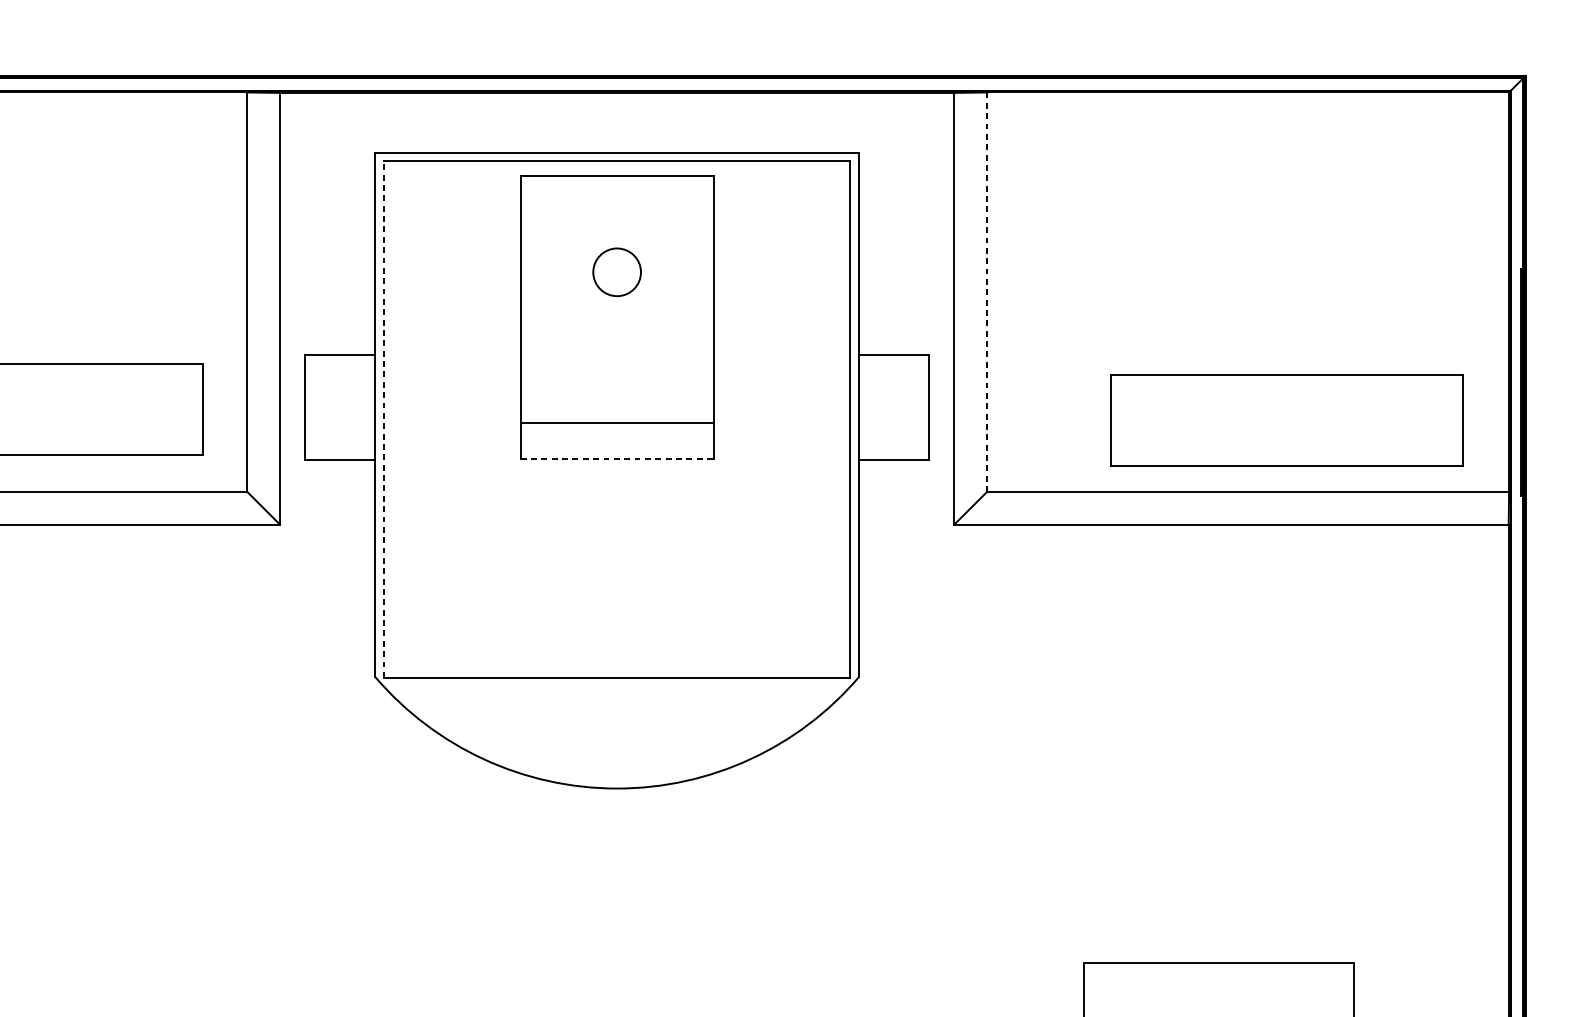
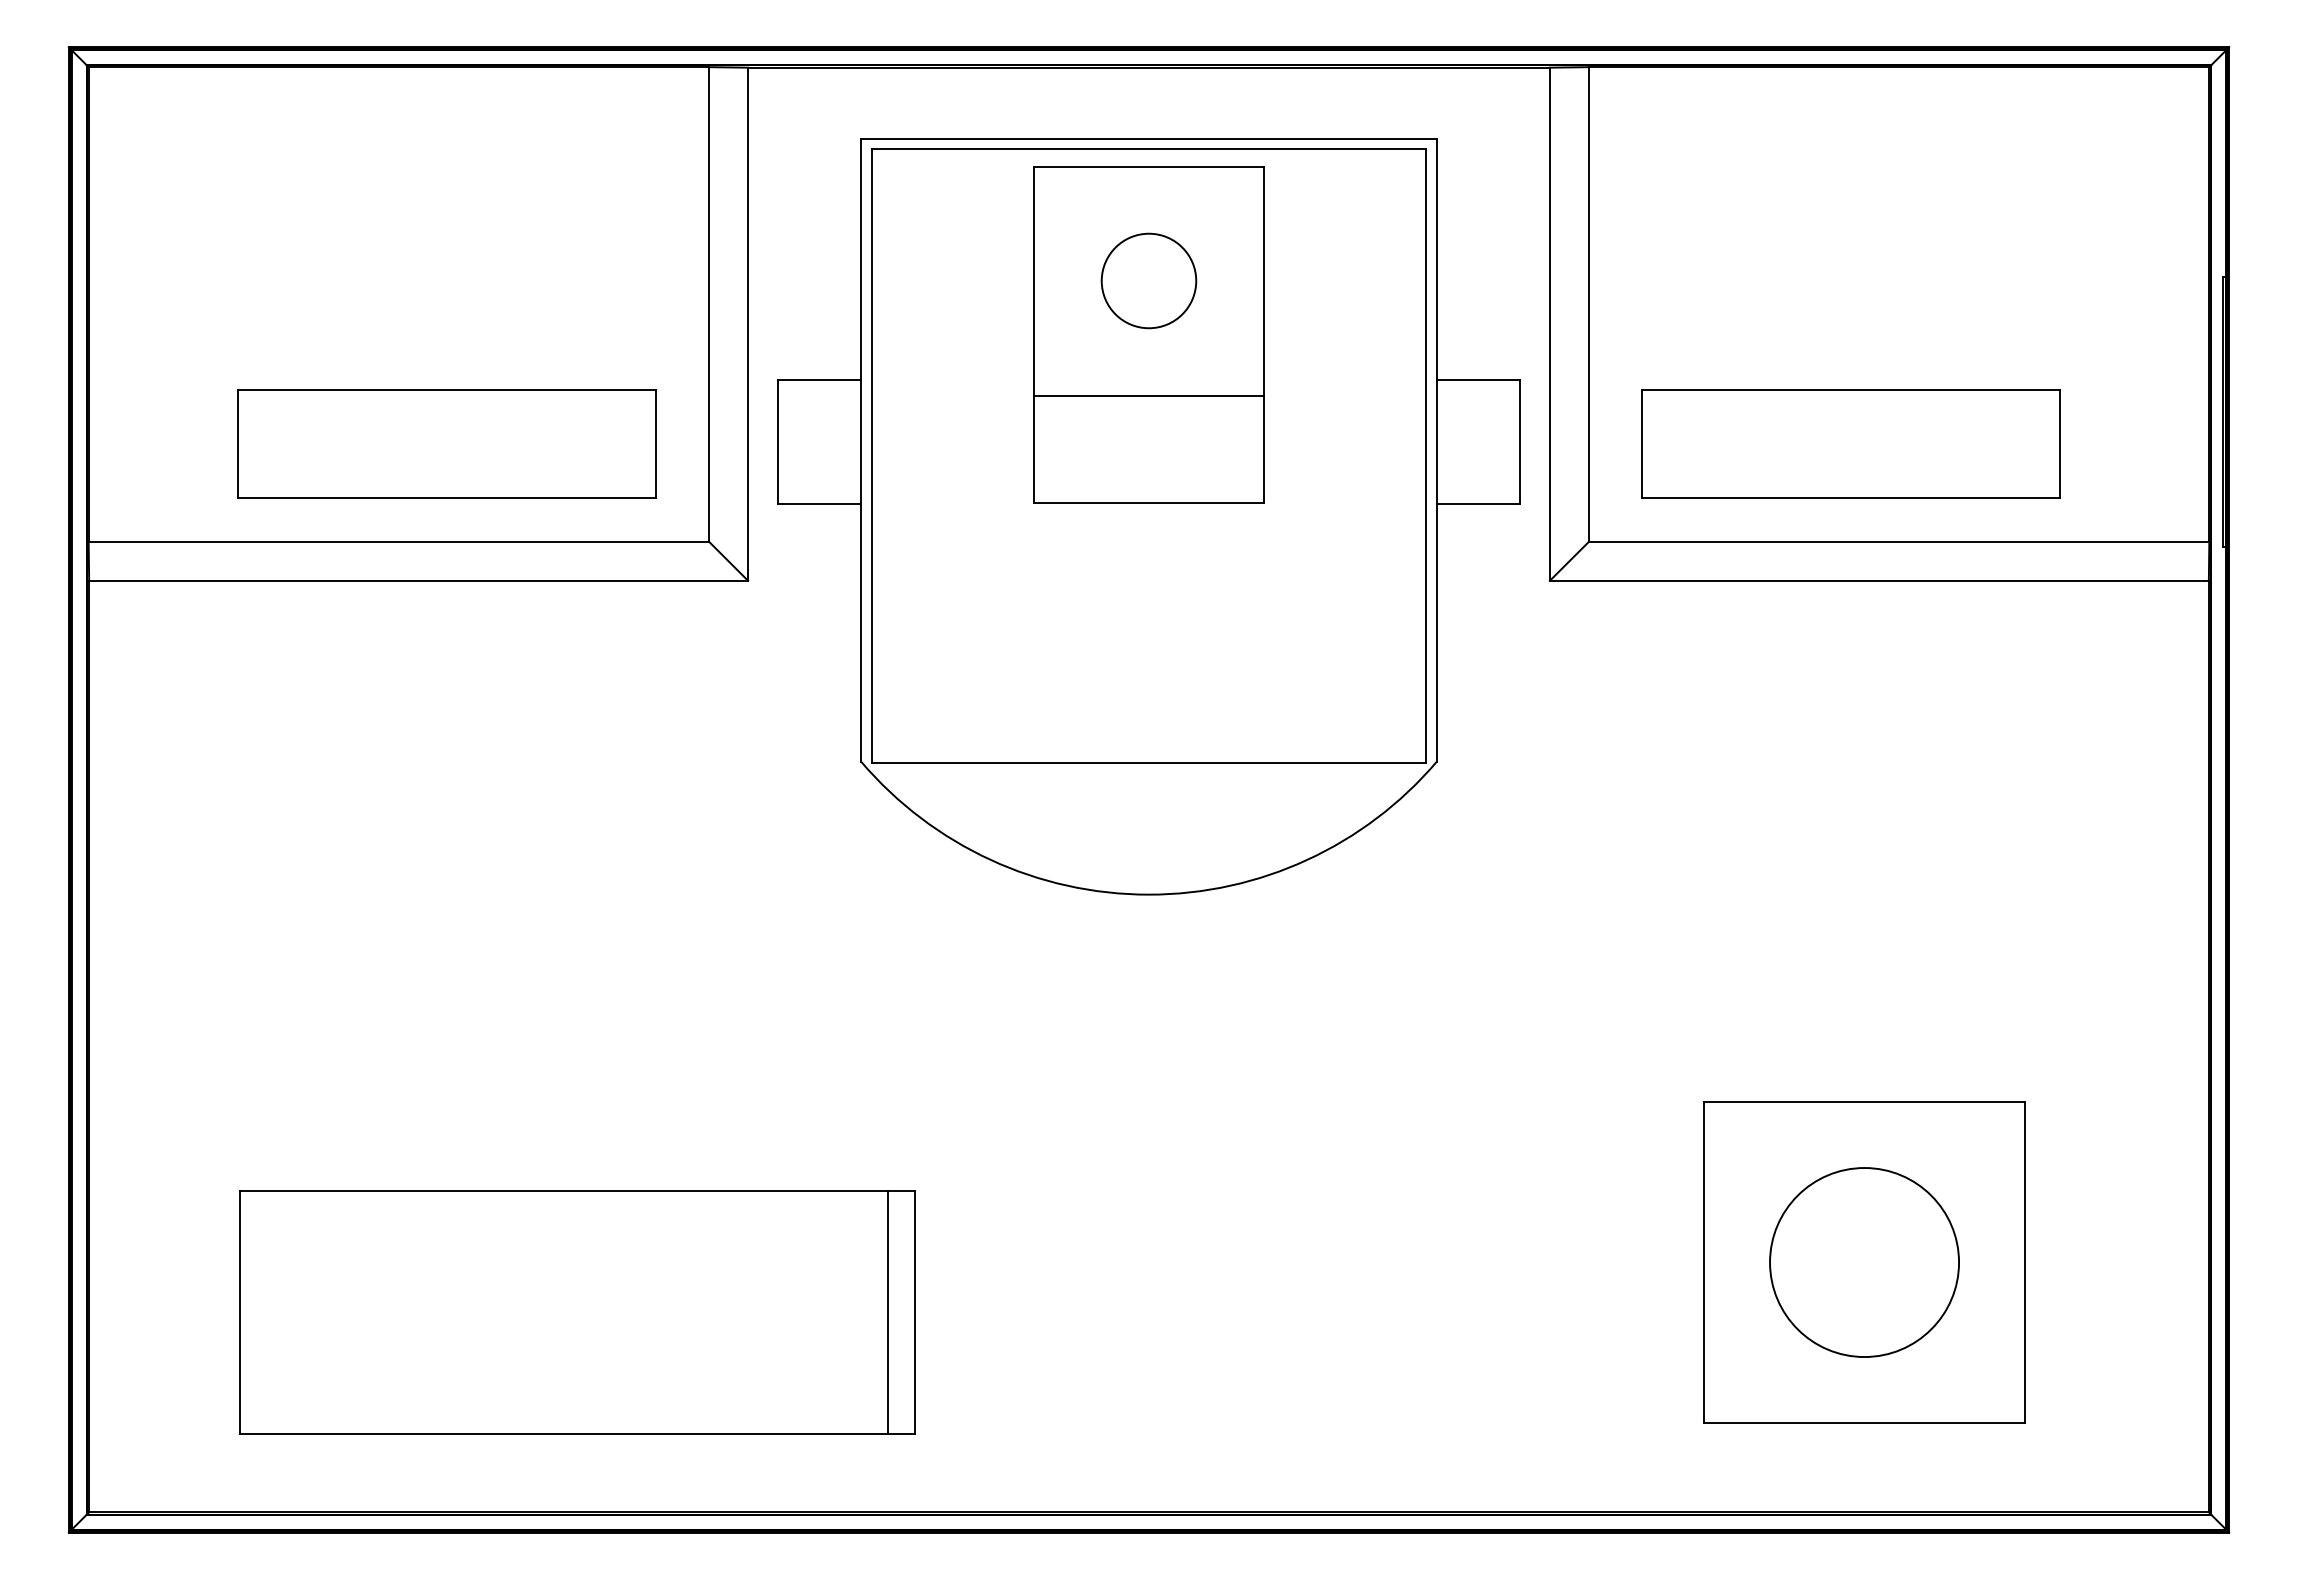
circle: (616, 271) -> (1148, 280), size x1.67
line: (987, 292) -> (1589, 304), dashed -> solid
line: (384, 419) -> (872, 455), dashed -> solid
part: (1286, 419) -> (1850, 443), moved
line: (616, 423) -> (1148, 396), moved
line: (616, 459) -> (1148, 503), dashed -> solid

